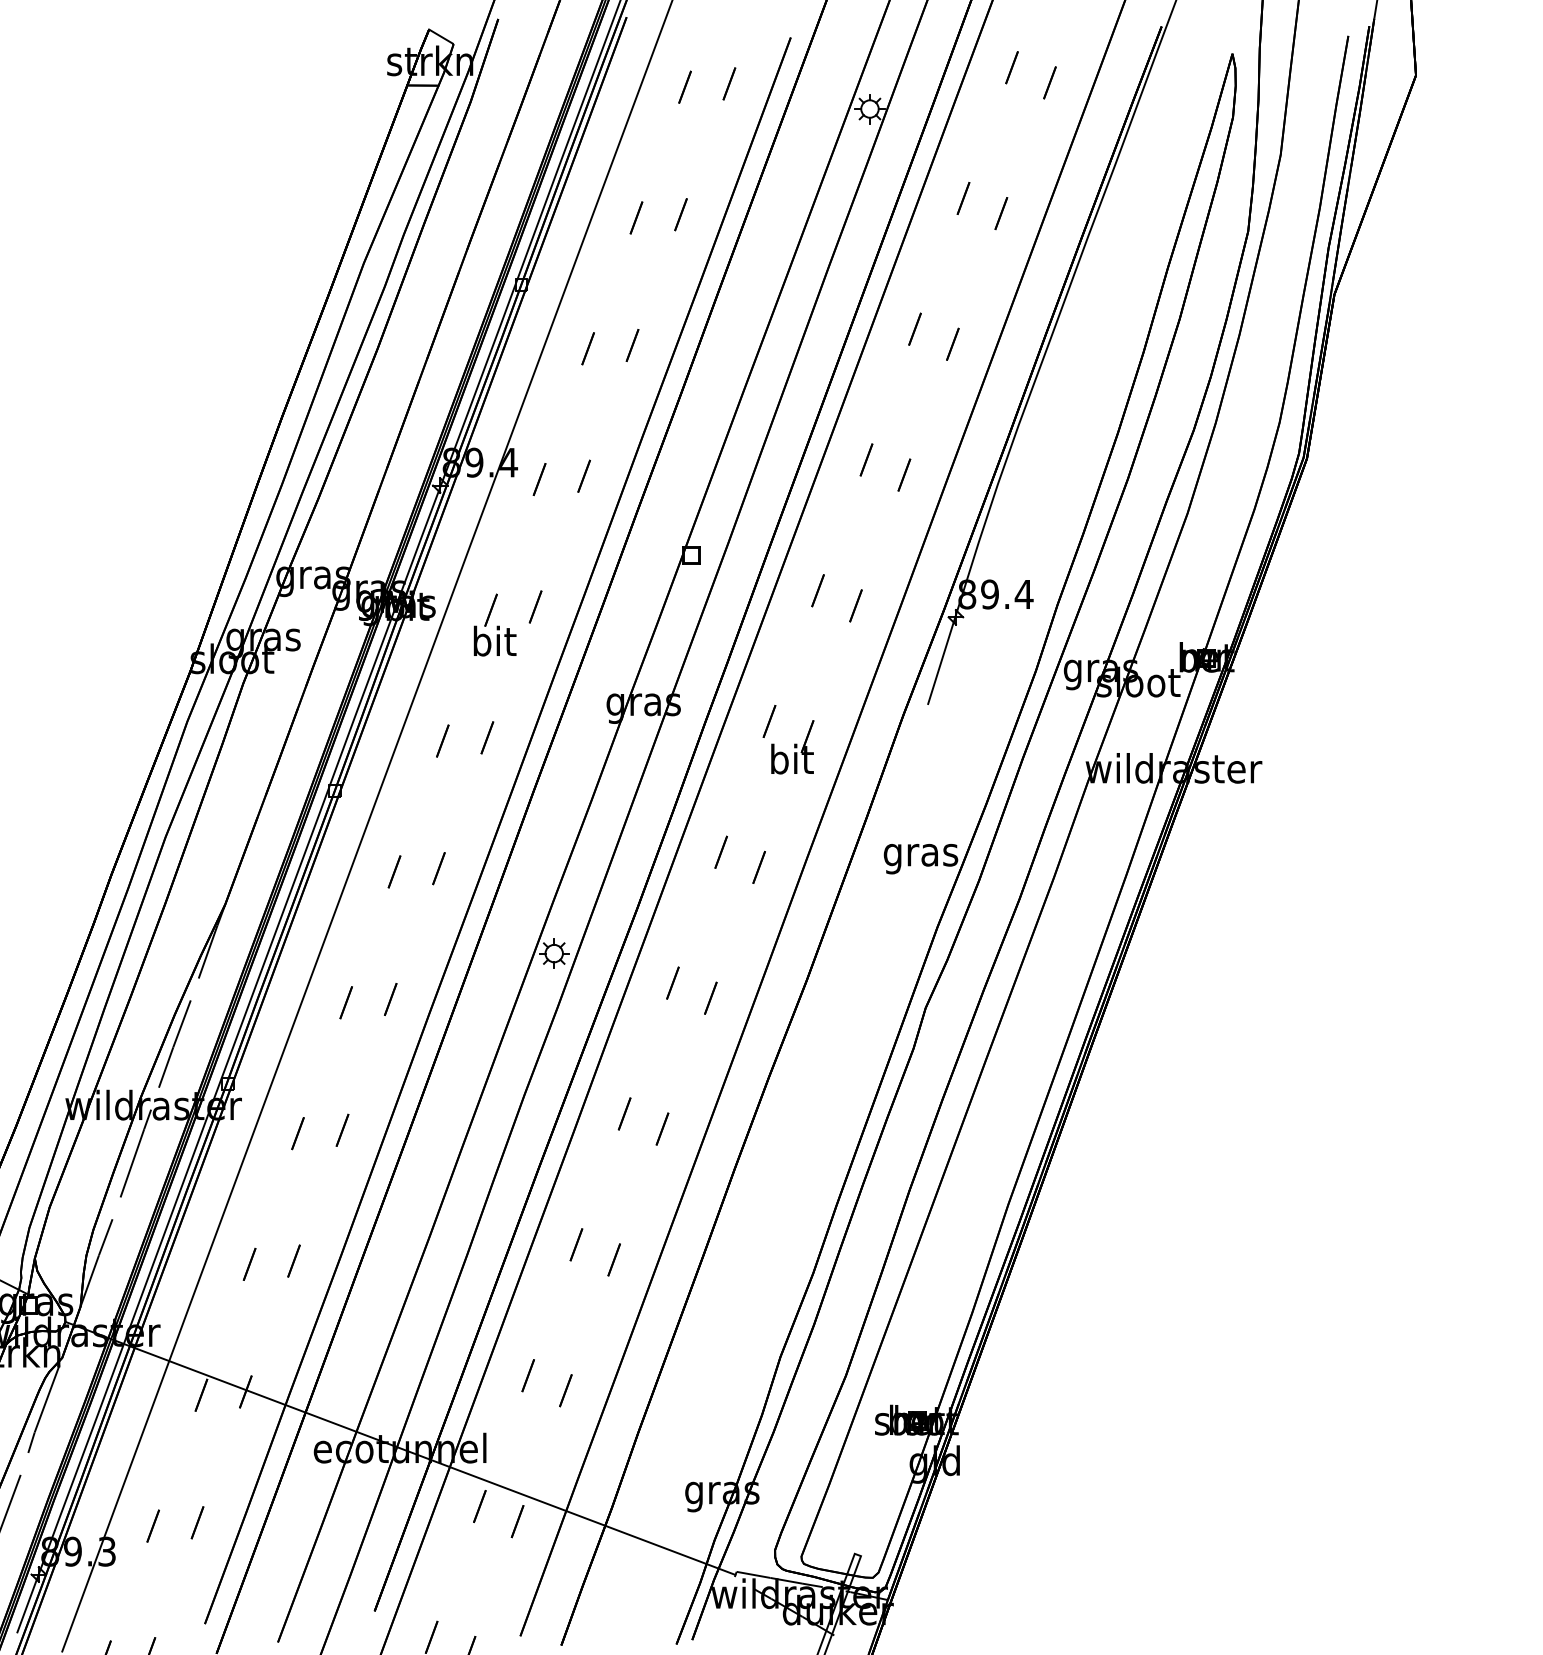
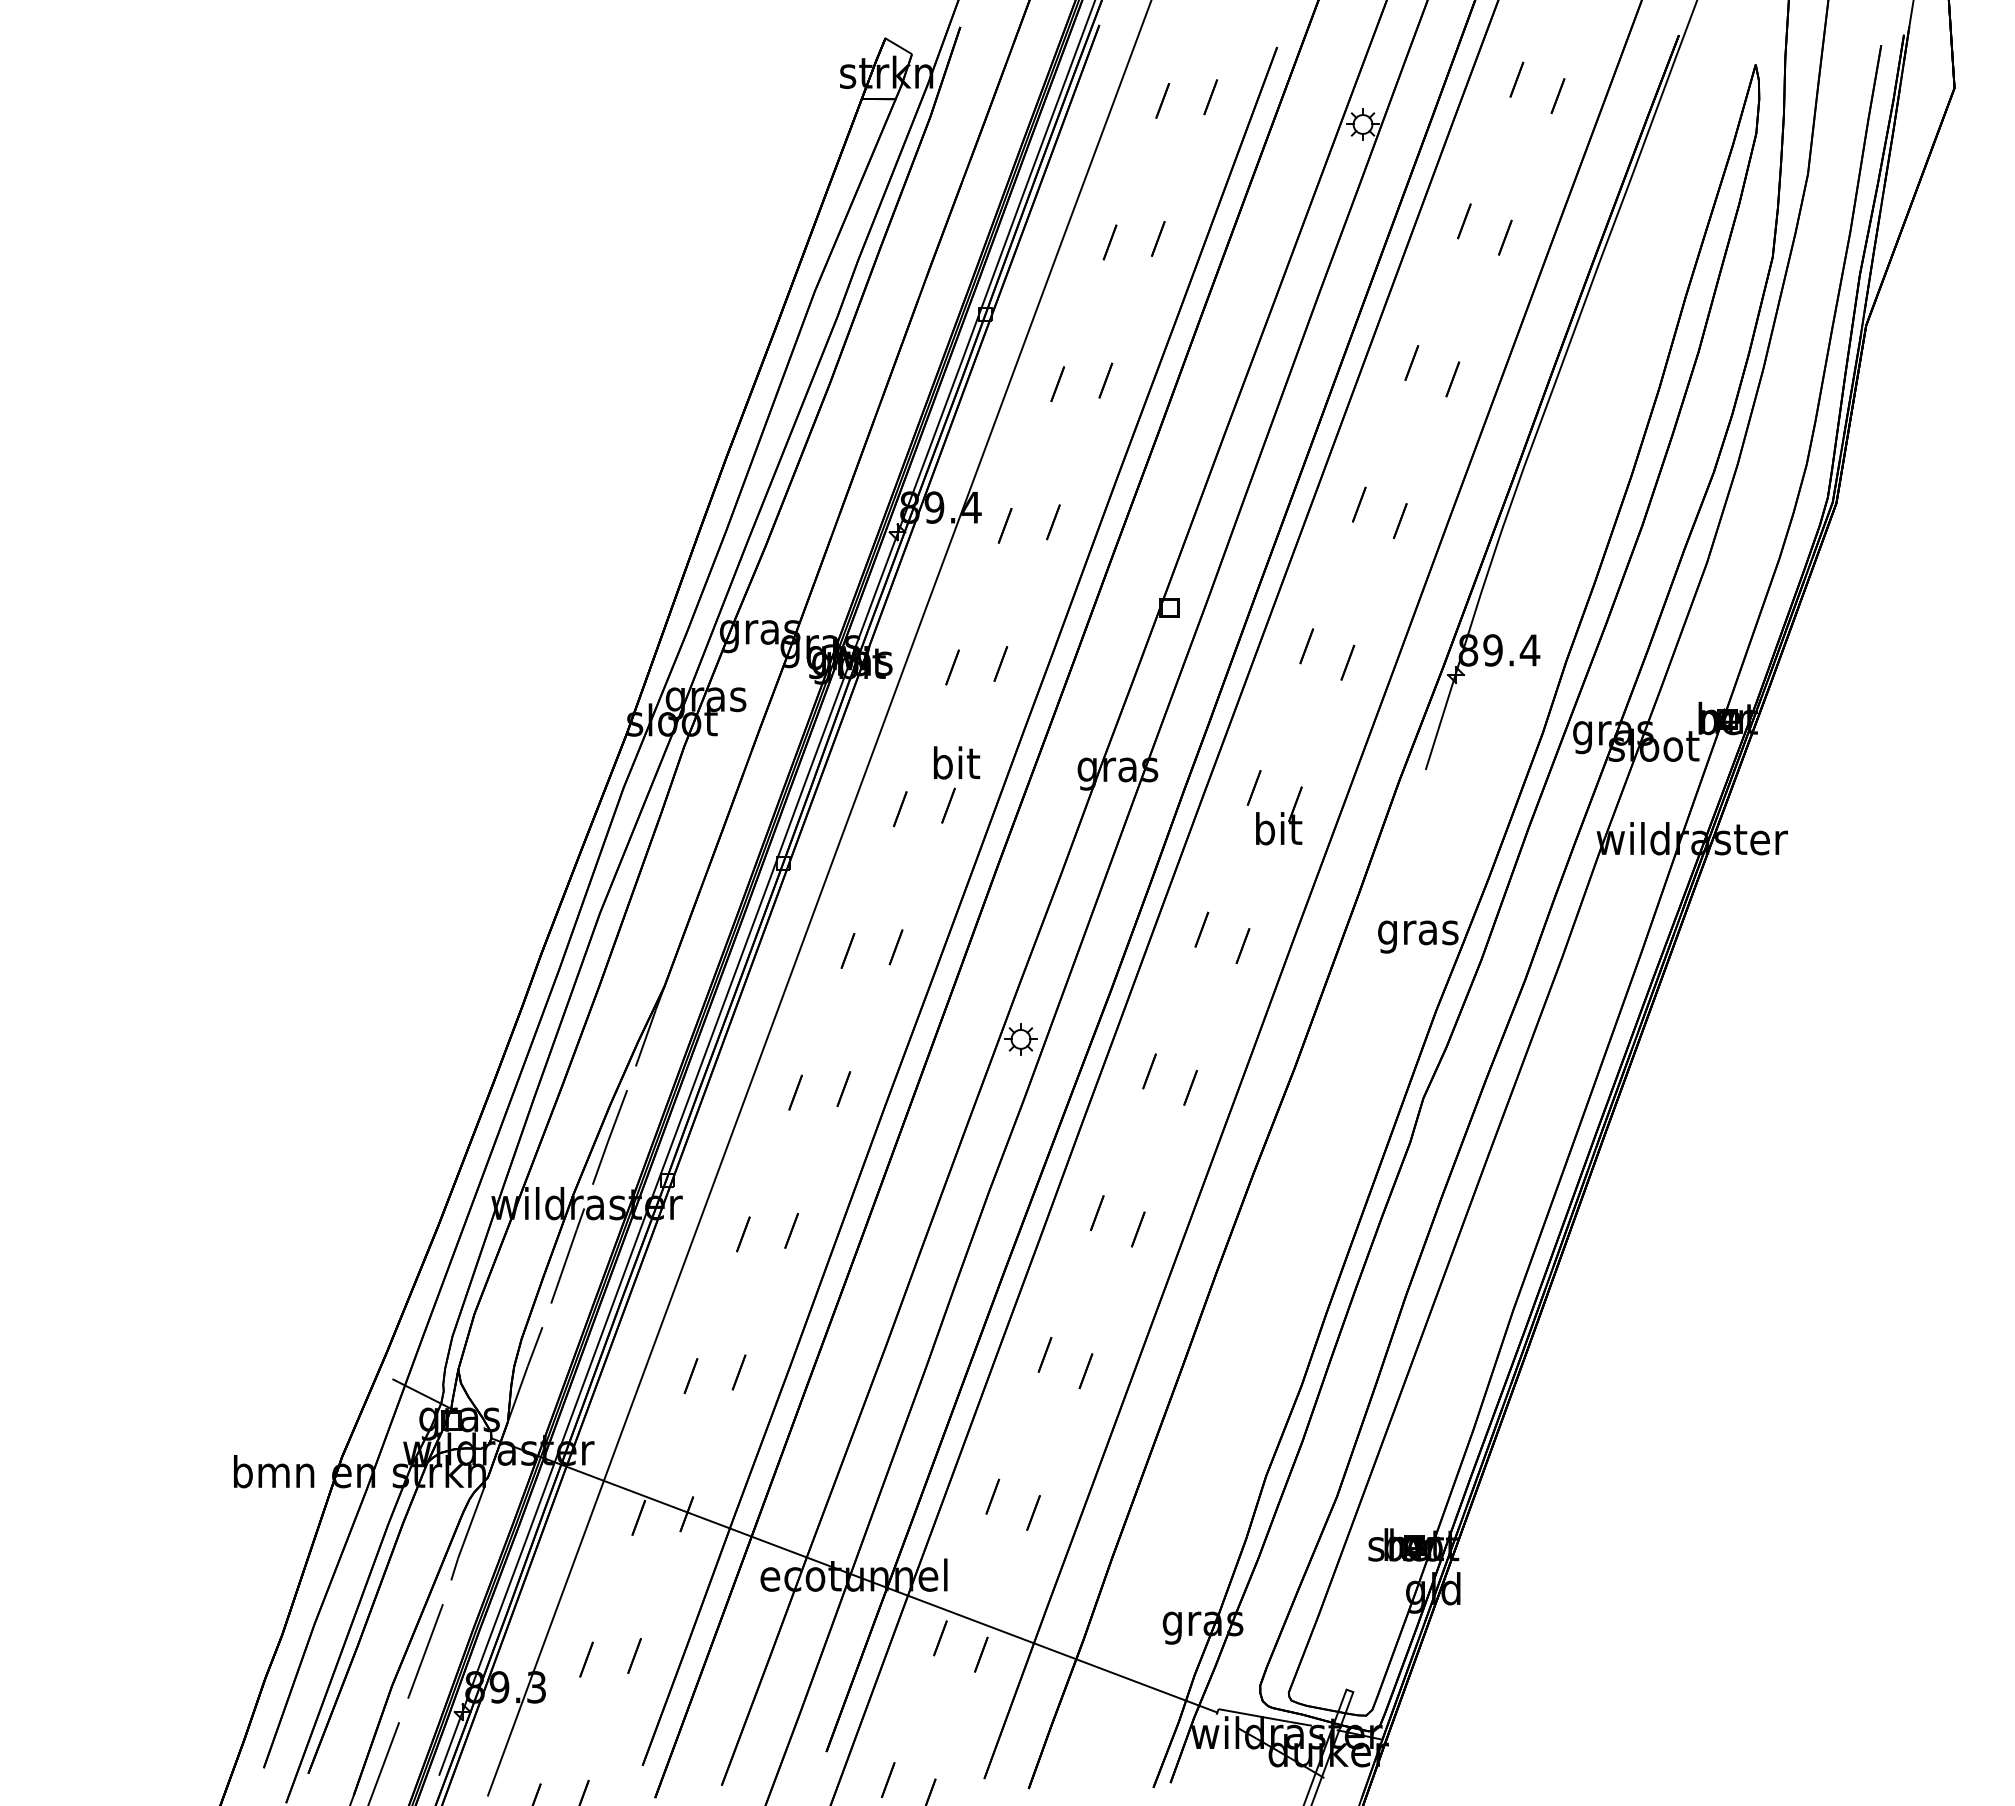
text: (495, 640) -> (957, 762), moved

